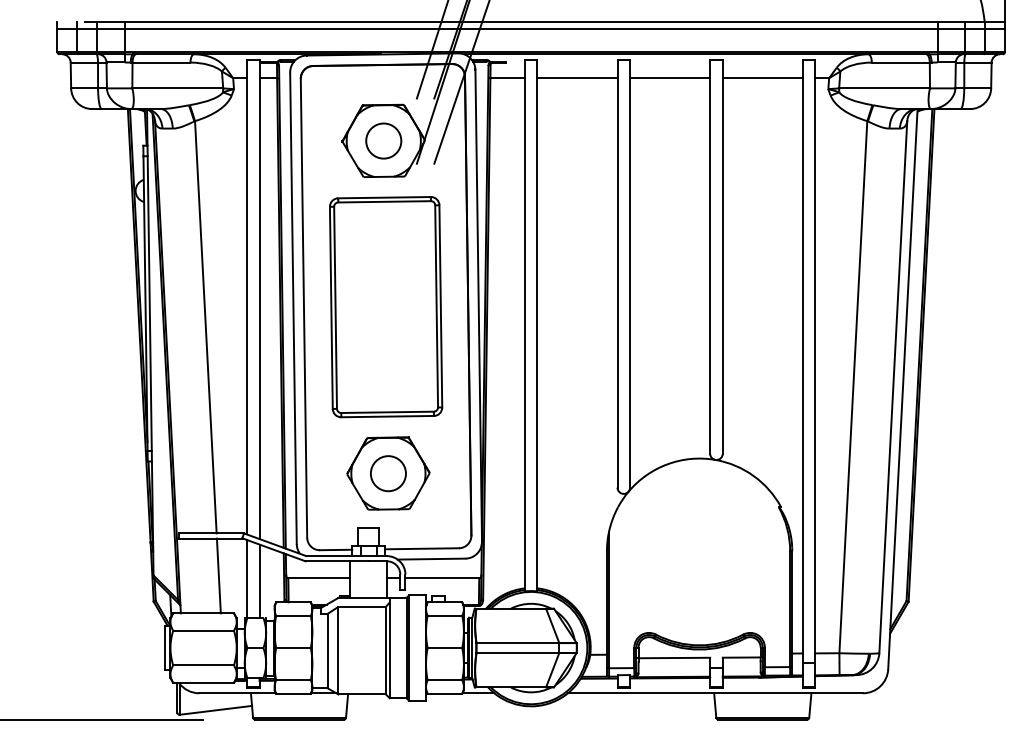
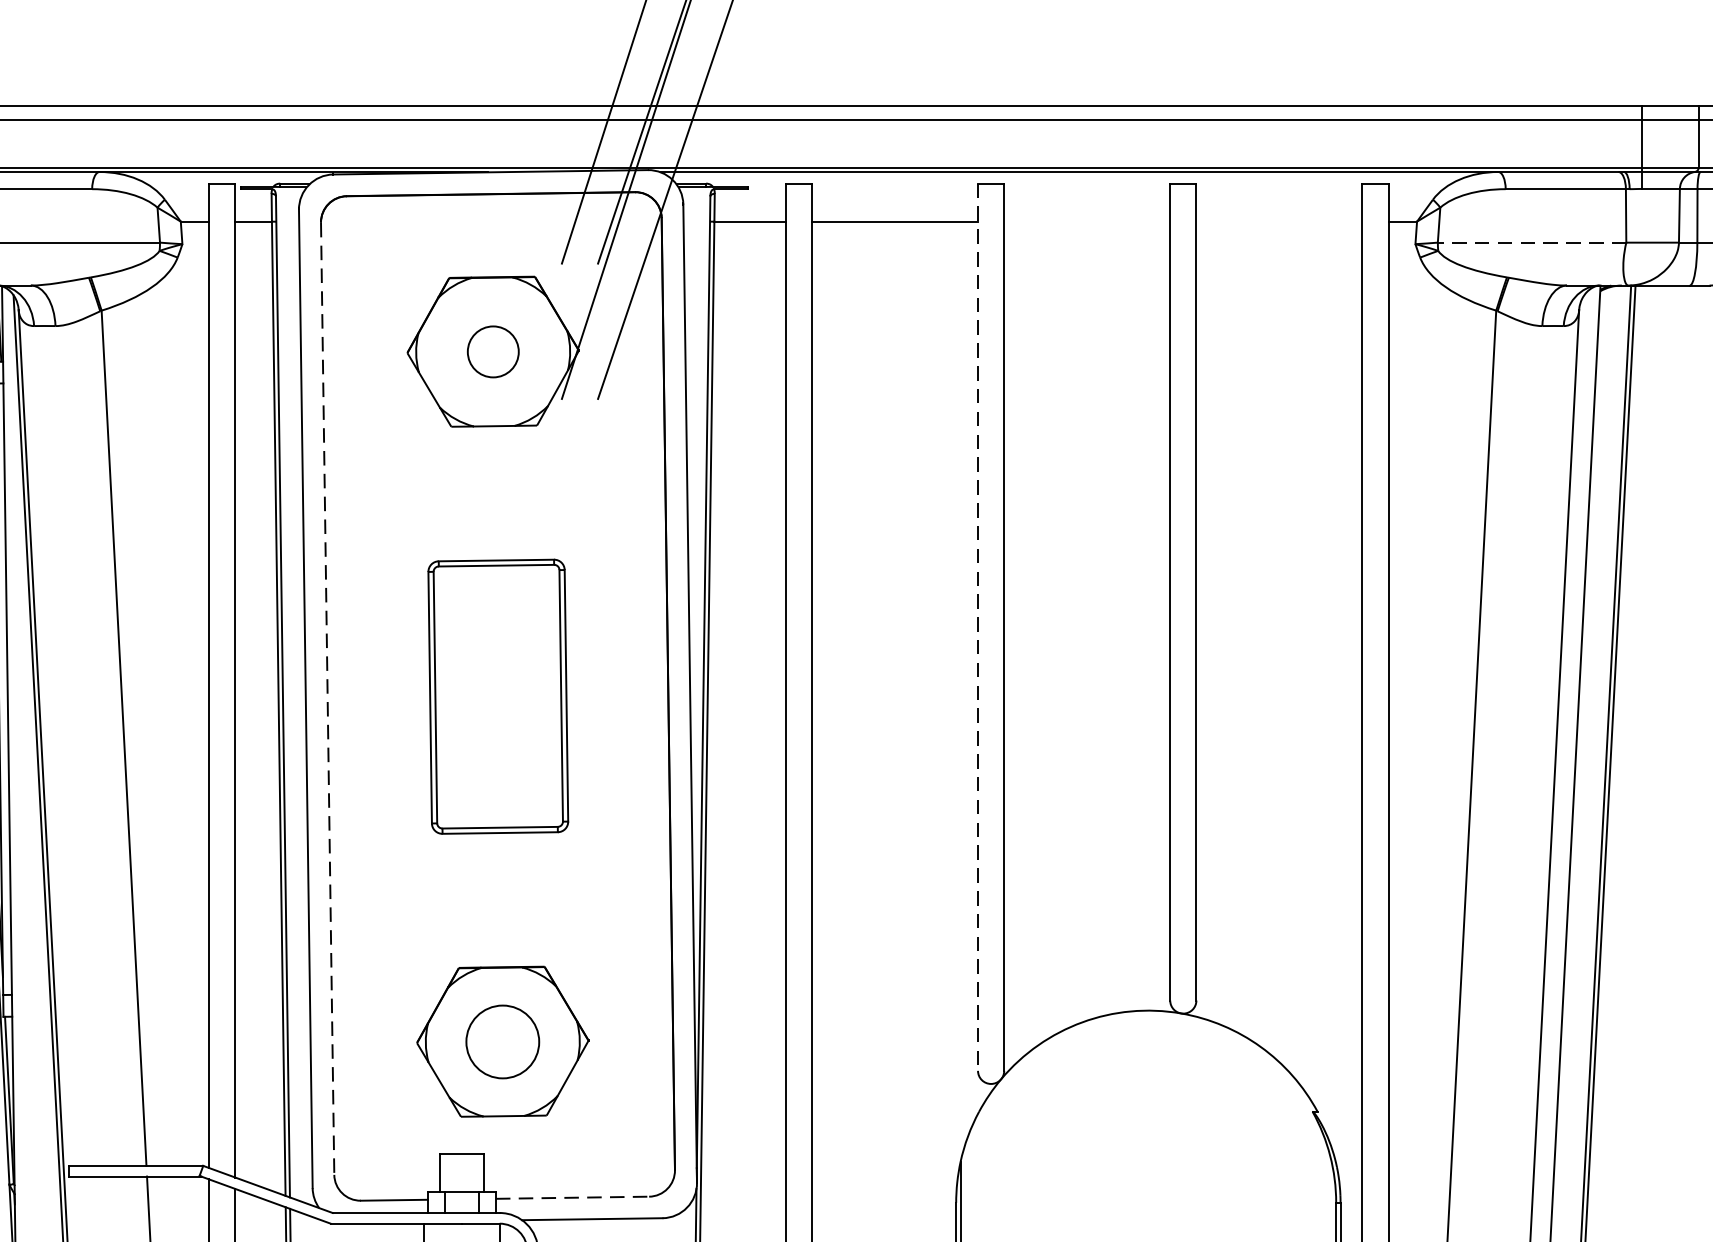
line: (670, 78) -> (1087, 222), removed
line: (762, 78) -> (1278, 222), removed
line: (884, 88) -> (1531, 242), solid -> dashed
part: (383, 140) -> (492, 350), size x0.7
line: (617, 273) -> (978, 626), solid -> dashed
part: (386, 307) -> (498, 697), size x0.6
line: (304, 308) -> (328, 699), solid -> dashed
line: (422, 548) -> (573, 1197), solid -> dashed

